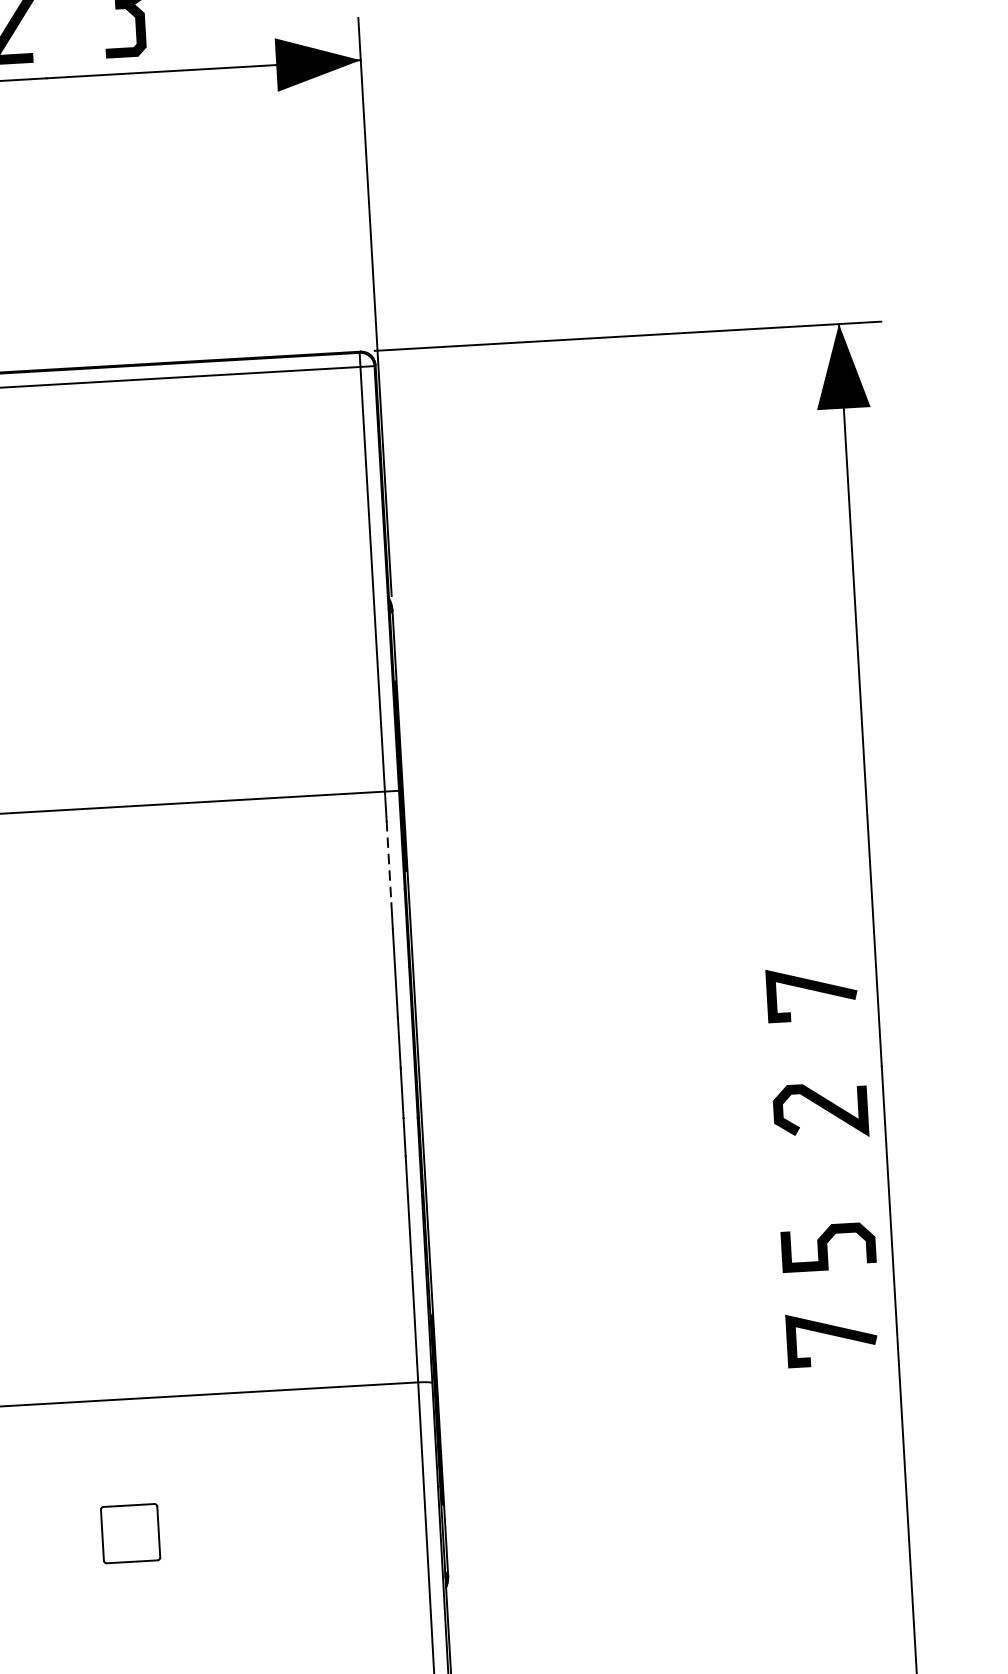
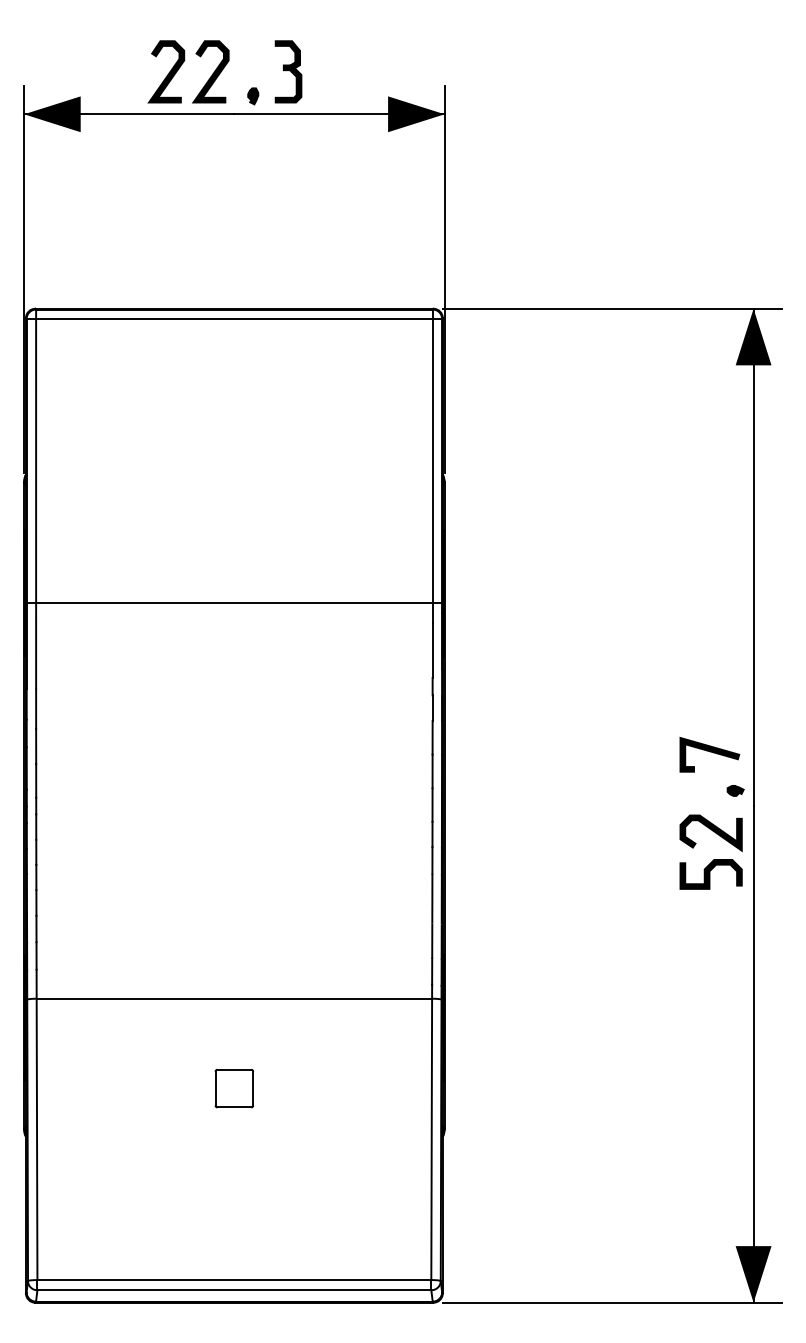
part: (73, 50) -> (253, 96), added
line: (388, 862) -> (432, 650), dashed -> solid
part: (853, 1045) -> (735, 790), added
curve: (827, 1247) -> (710, 874), moved
line: (831, 1335) -> (709, 983), removed

